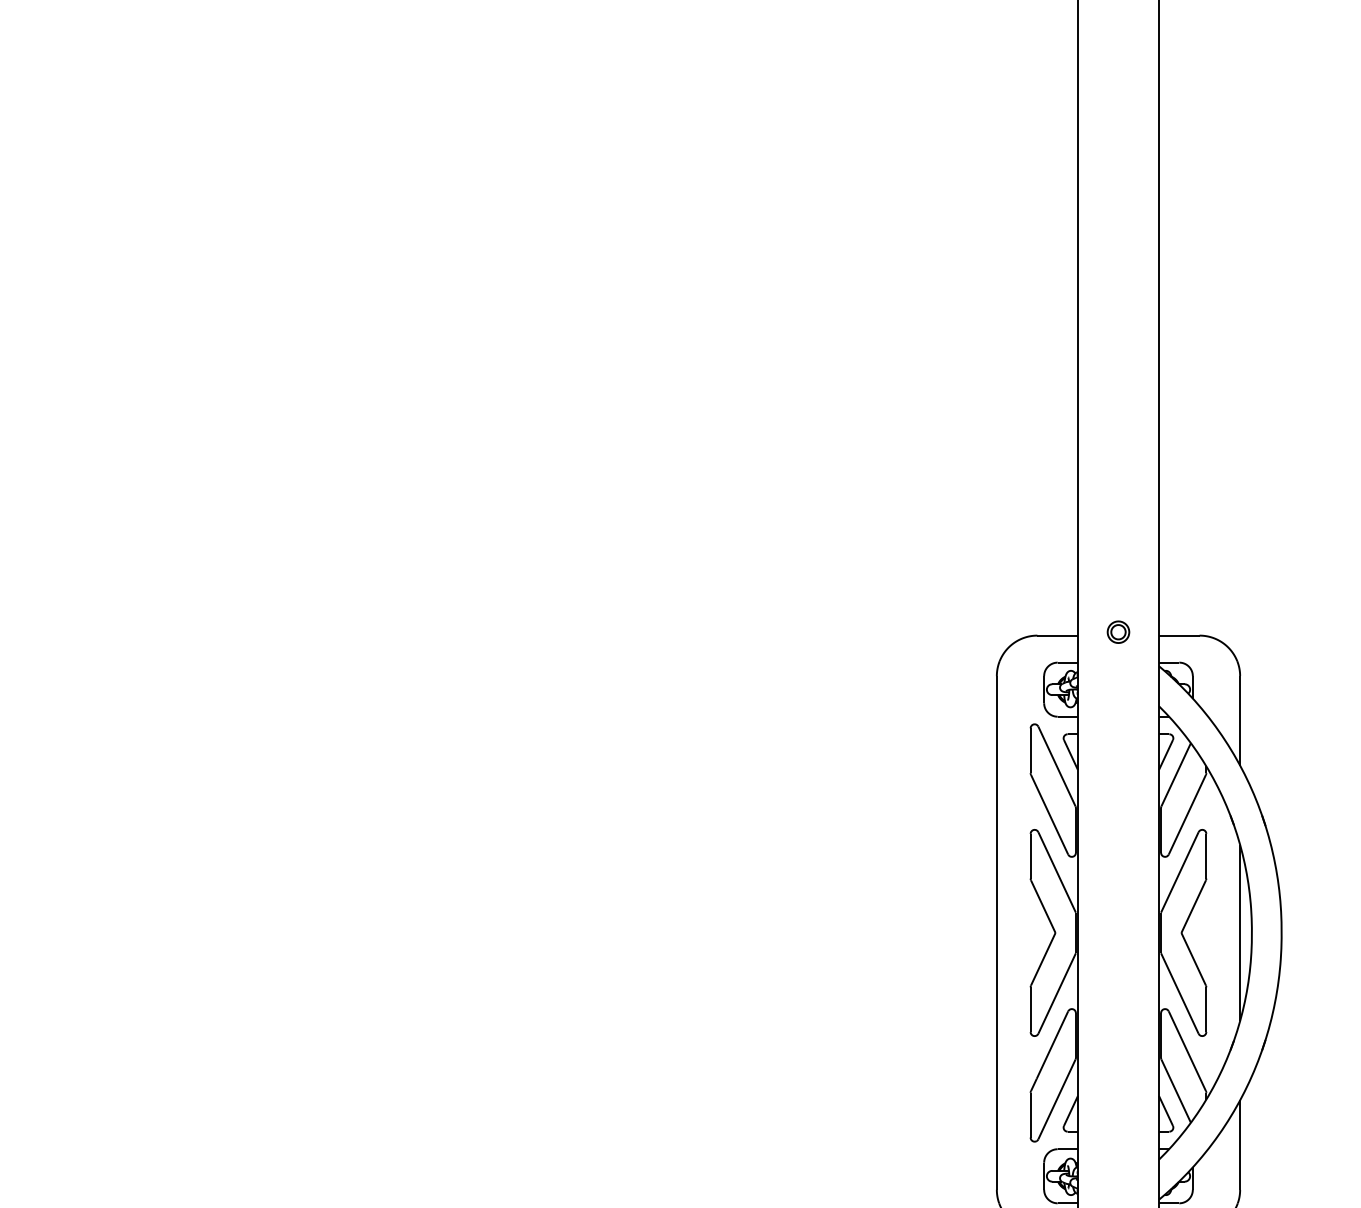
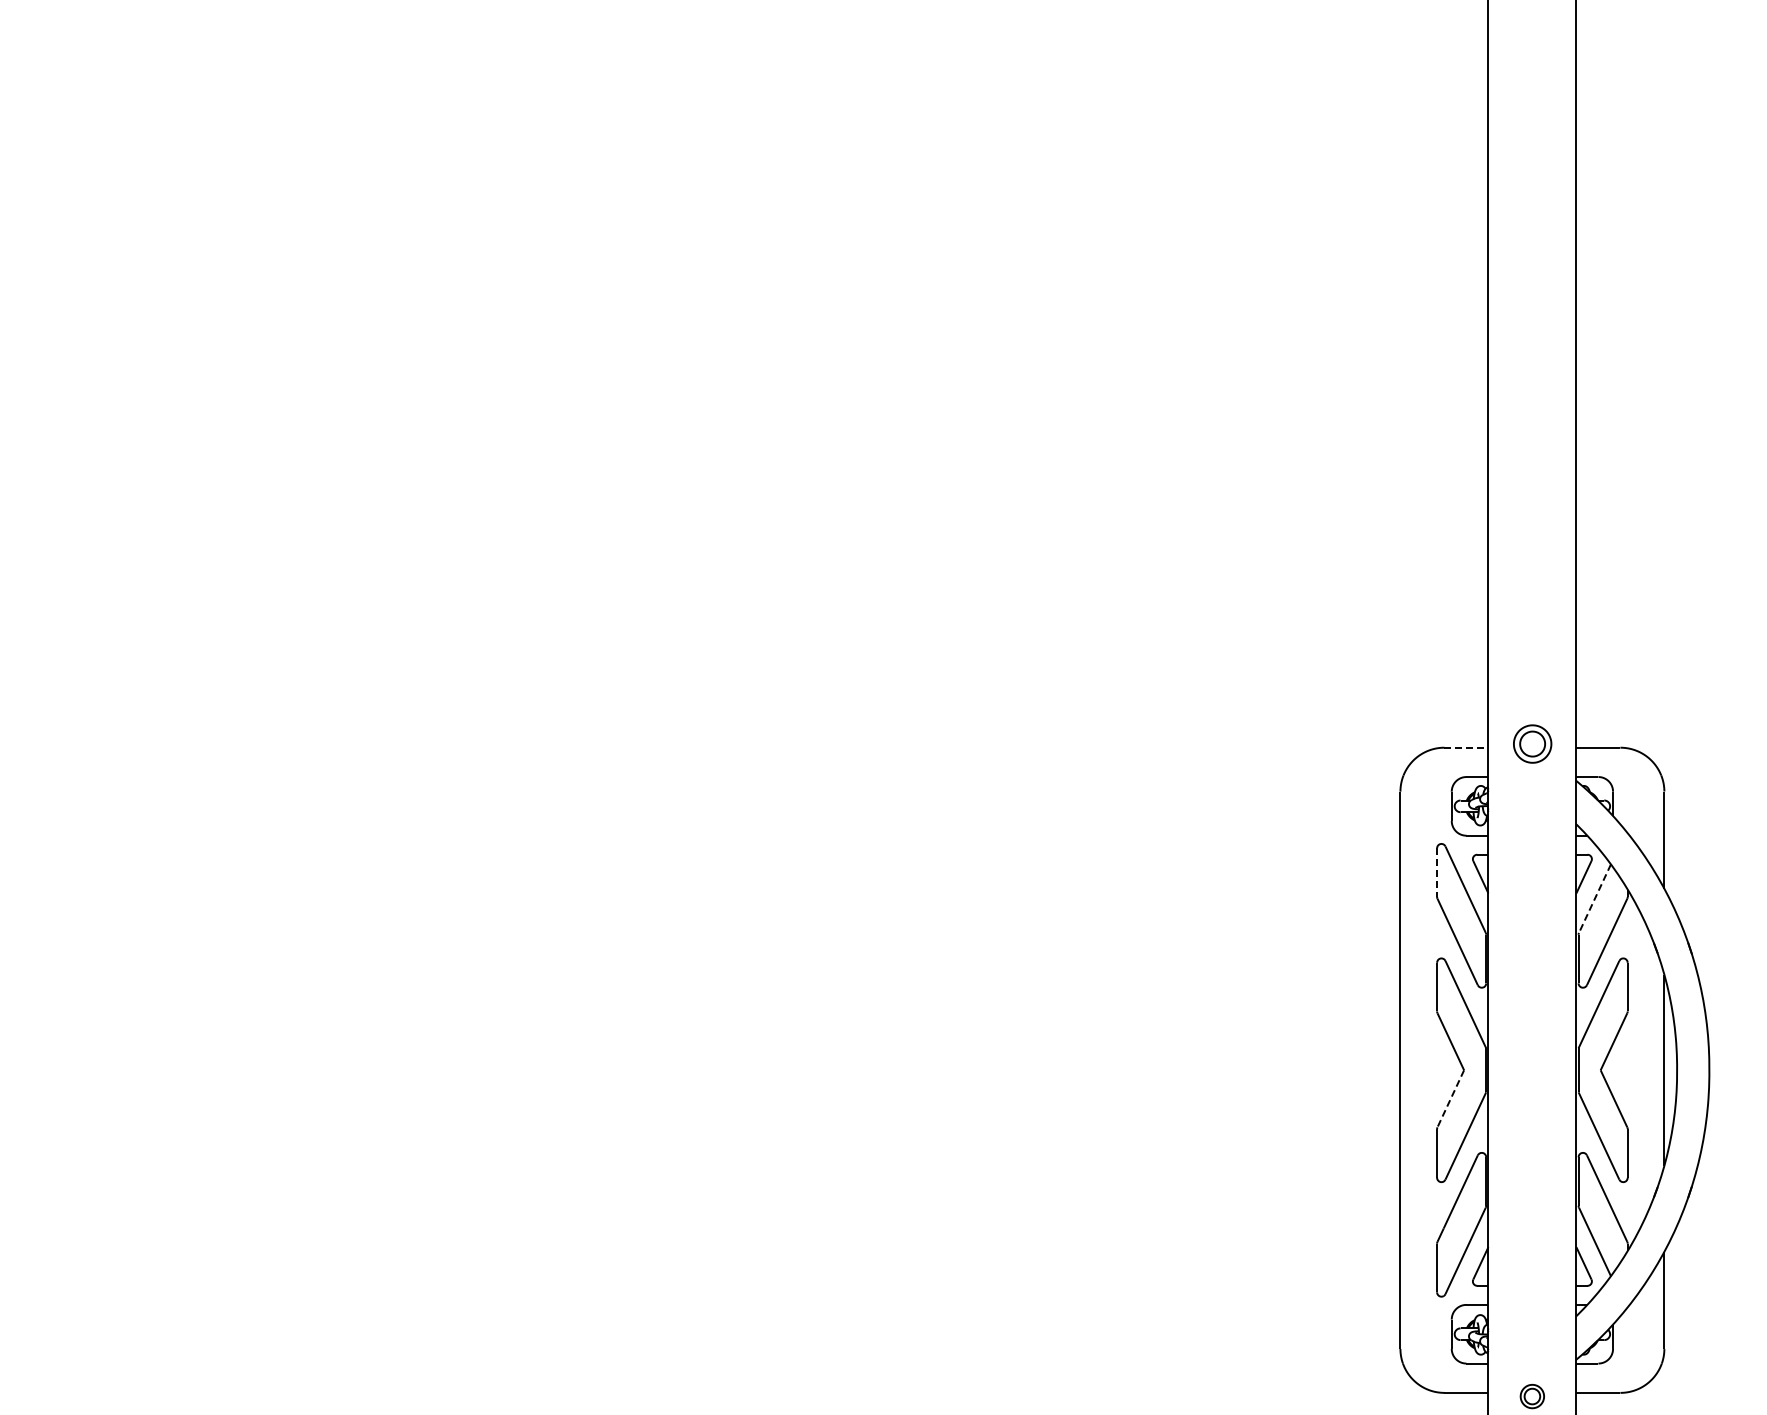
part: (1117, 631) -> (1531, 743), size x1.6
line: (1057, 635) -> (1466, 747), solid -> dashed
line: (1031, 751) -> (1437, 873), solid -> dashed
line: (1175, 774) -> (1594, 898), solid -> dashed
line: (1042, 959) -> (1450, 1099), solid -> dashed

